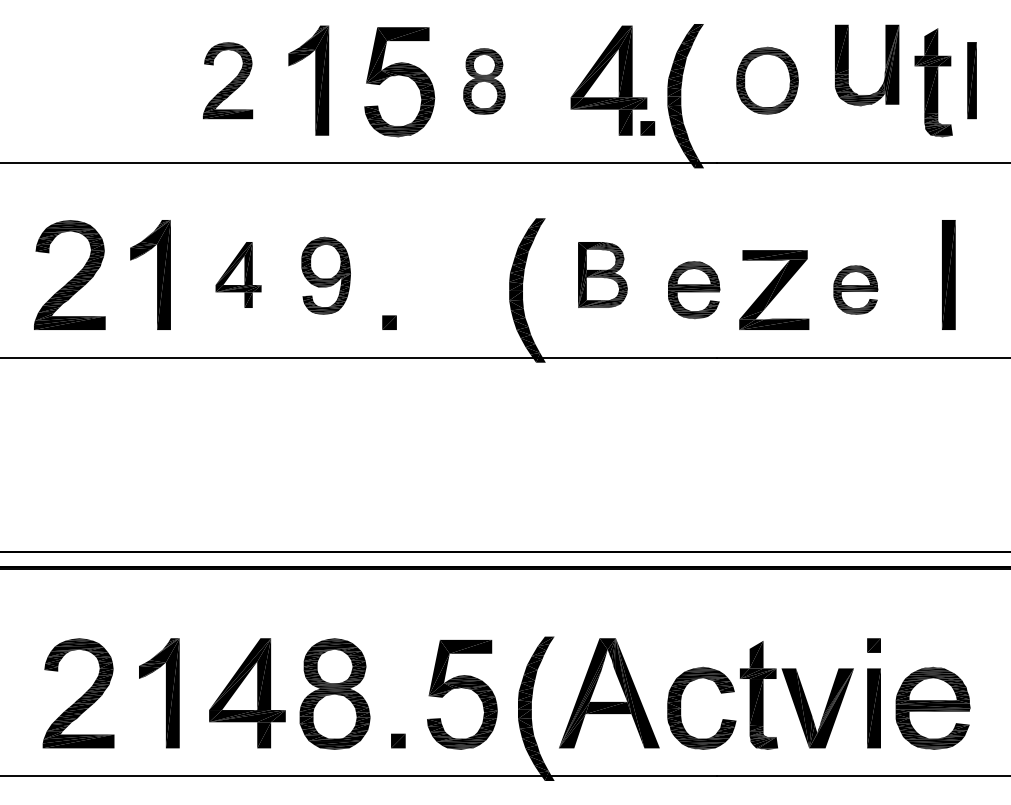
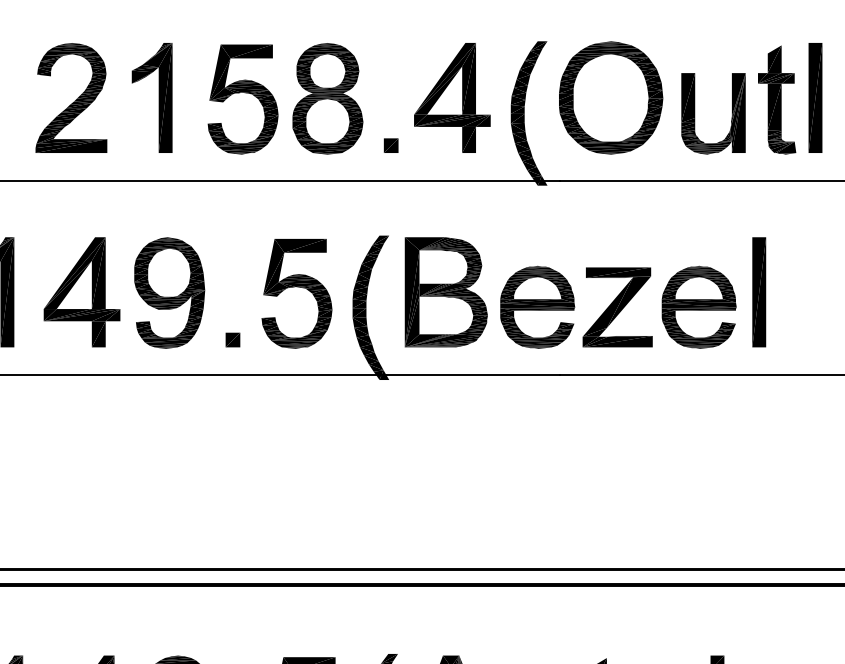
part: (885, 65) -> (731, 113), moved
part: (227, 80) -> (70, 97), size x1.43
part: (767, 80) -> (610, 97), size x1.67
part: (971, 80) -> (814, 97), size x1.43
part: (484, 81) -> (327, 98), size x1.67
part: (647, 128) -> (390, 145), moved
part: (455, 270) -> (298, 287), added
part: (238, 274) -> (81, 291), size x1.67
part: (602, 274) -> (445, 291), size x1.67
part: (948, 274) -> (758, 291), moved
part: (325, 275) -> (168, 292), size x1.43
part: (693, 289) -> (536, 306), size x1.43
part: (855, 289) -> (698, 306), size x1.67

